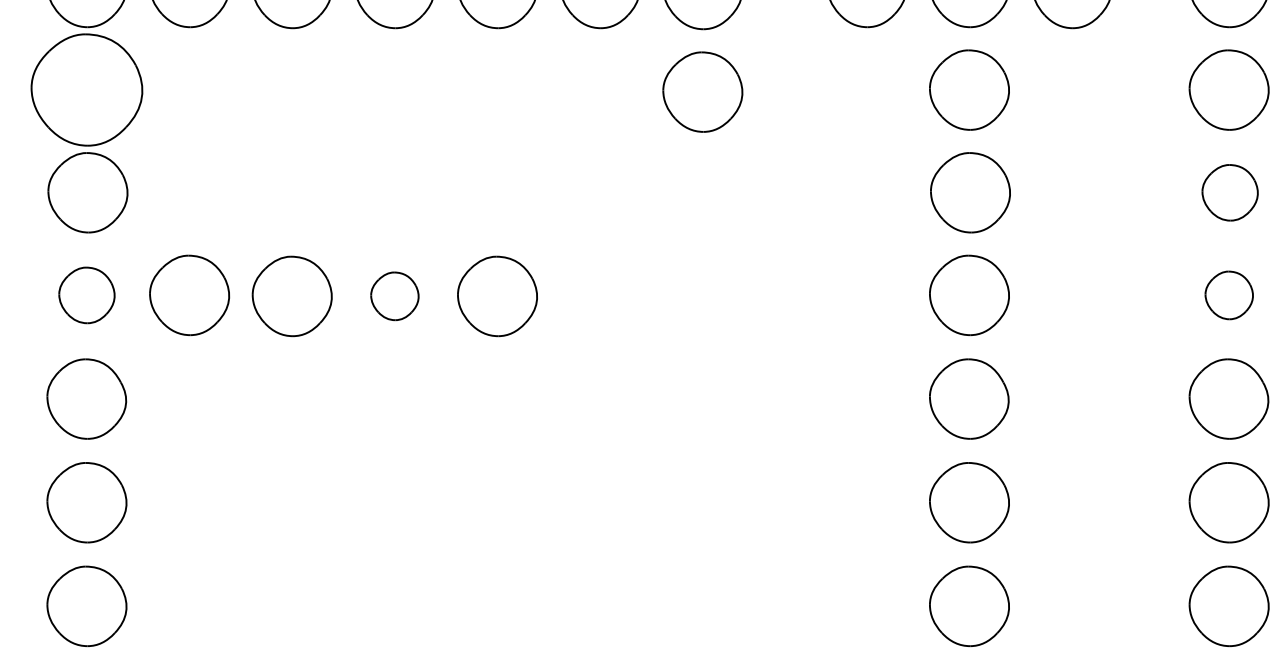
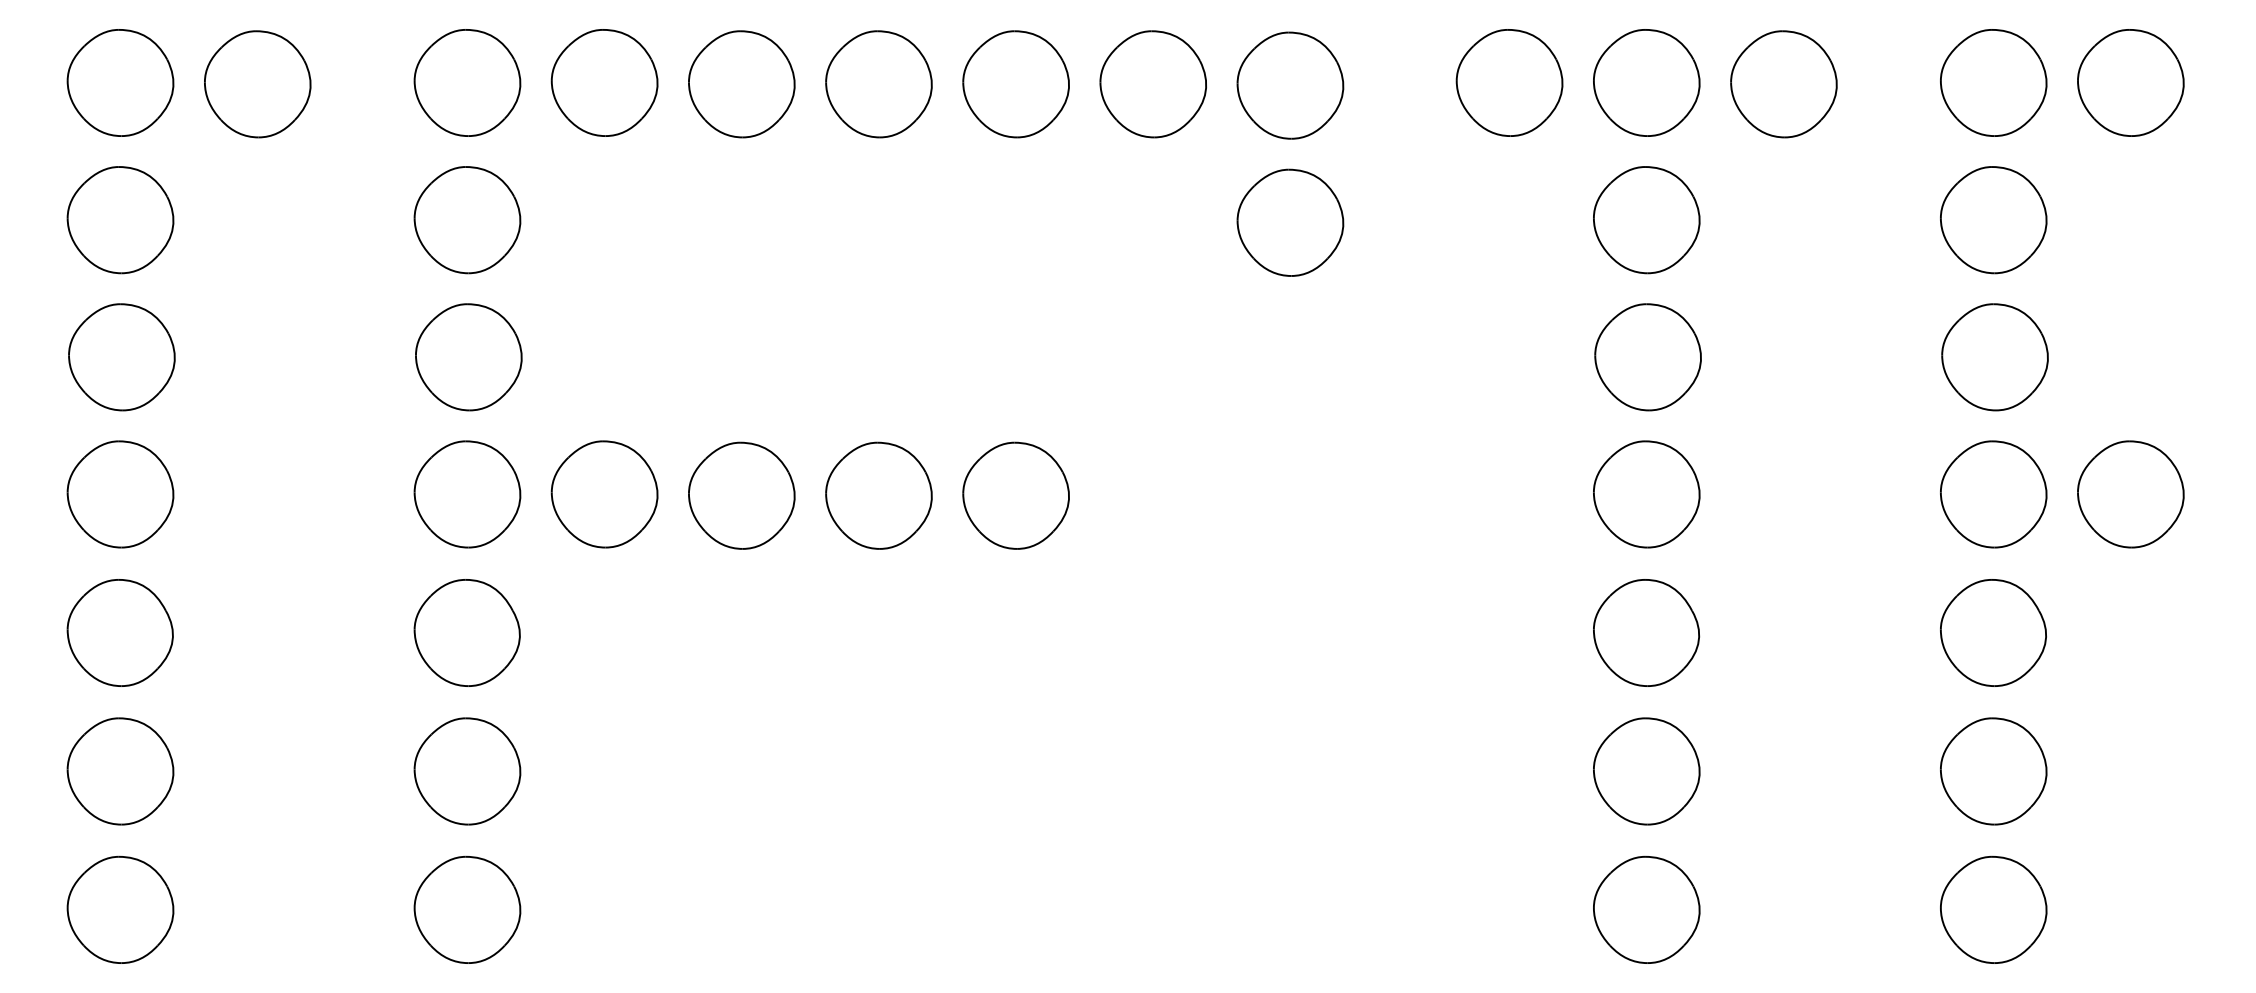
part: (86, 90) -> (467, 220), size x0.71
part: (1229, 192) -> (1994, 357), size x1.43
part: (86, 295) -> (467, 494), size x1.43
part: (1229, 295) -> (1993, 494), size x1.67
part: (394, 296) -> (878, 495), size x1.67

